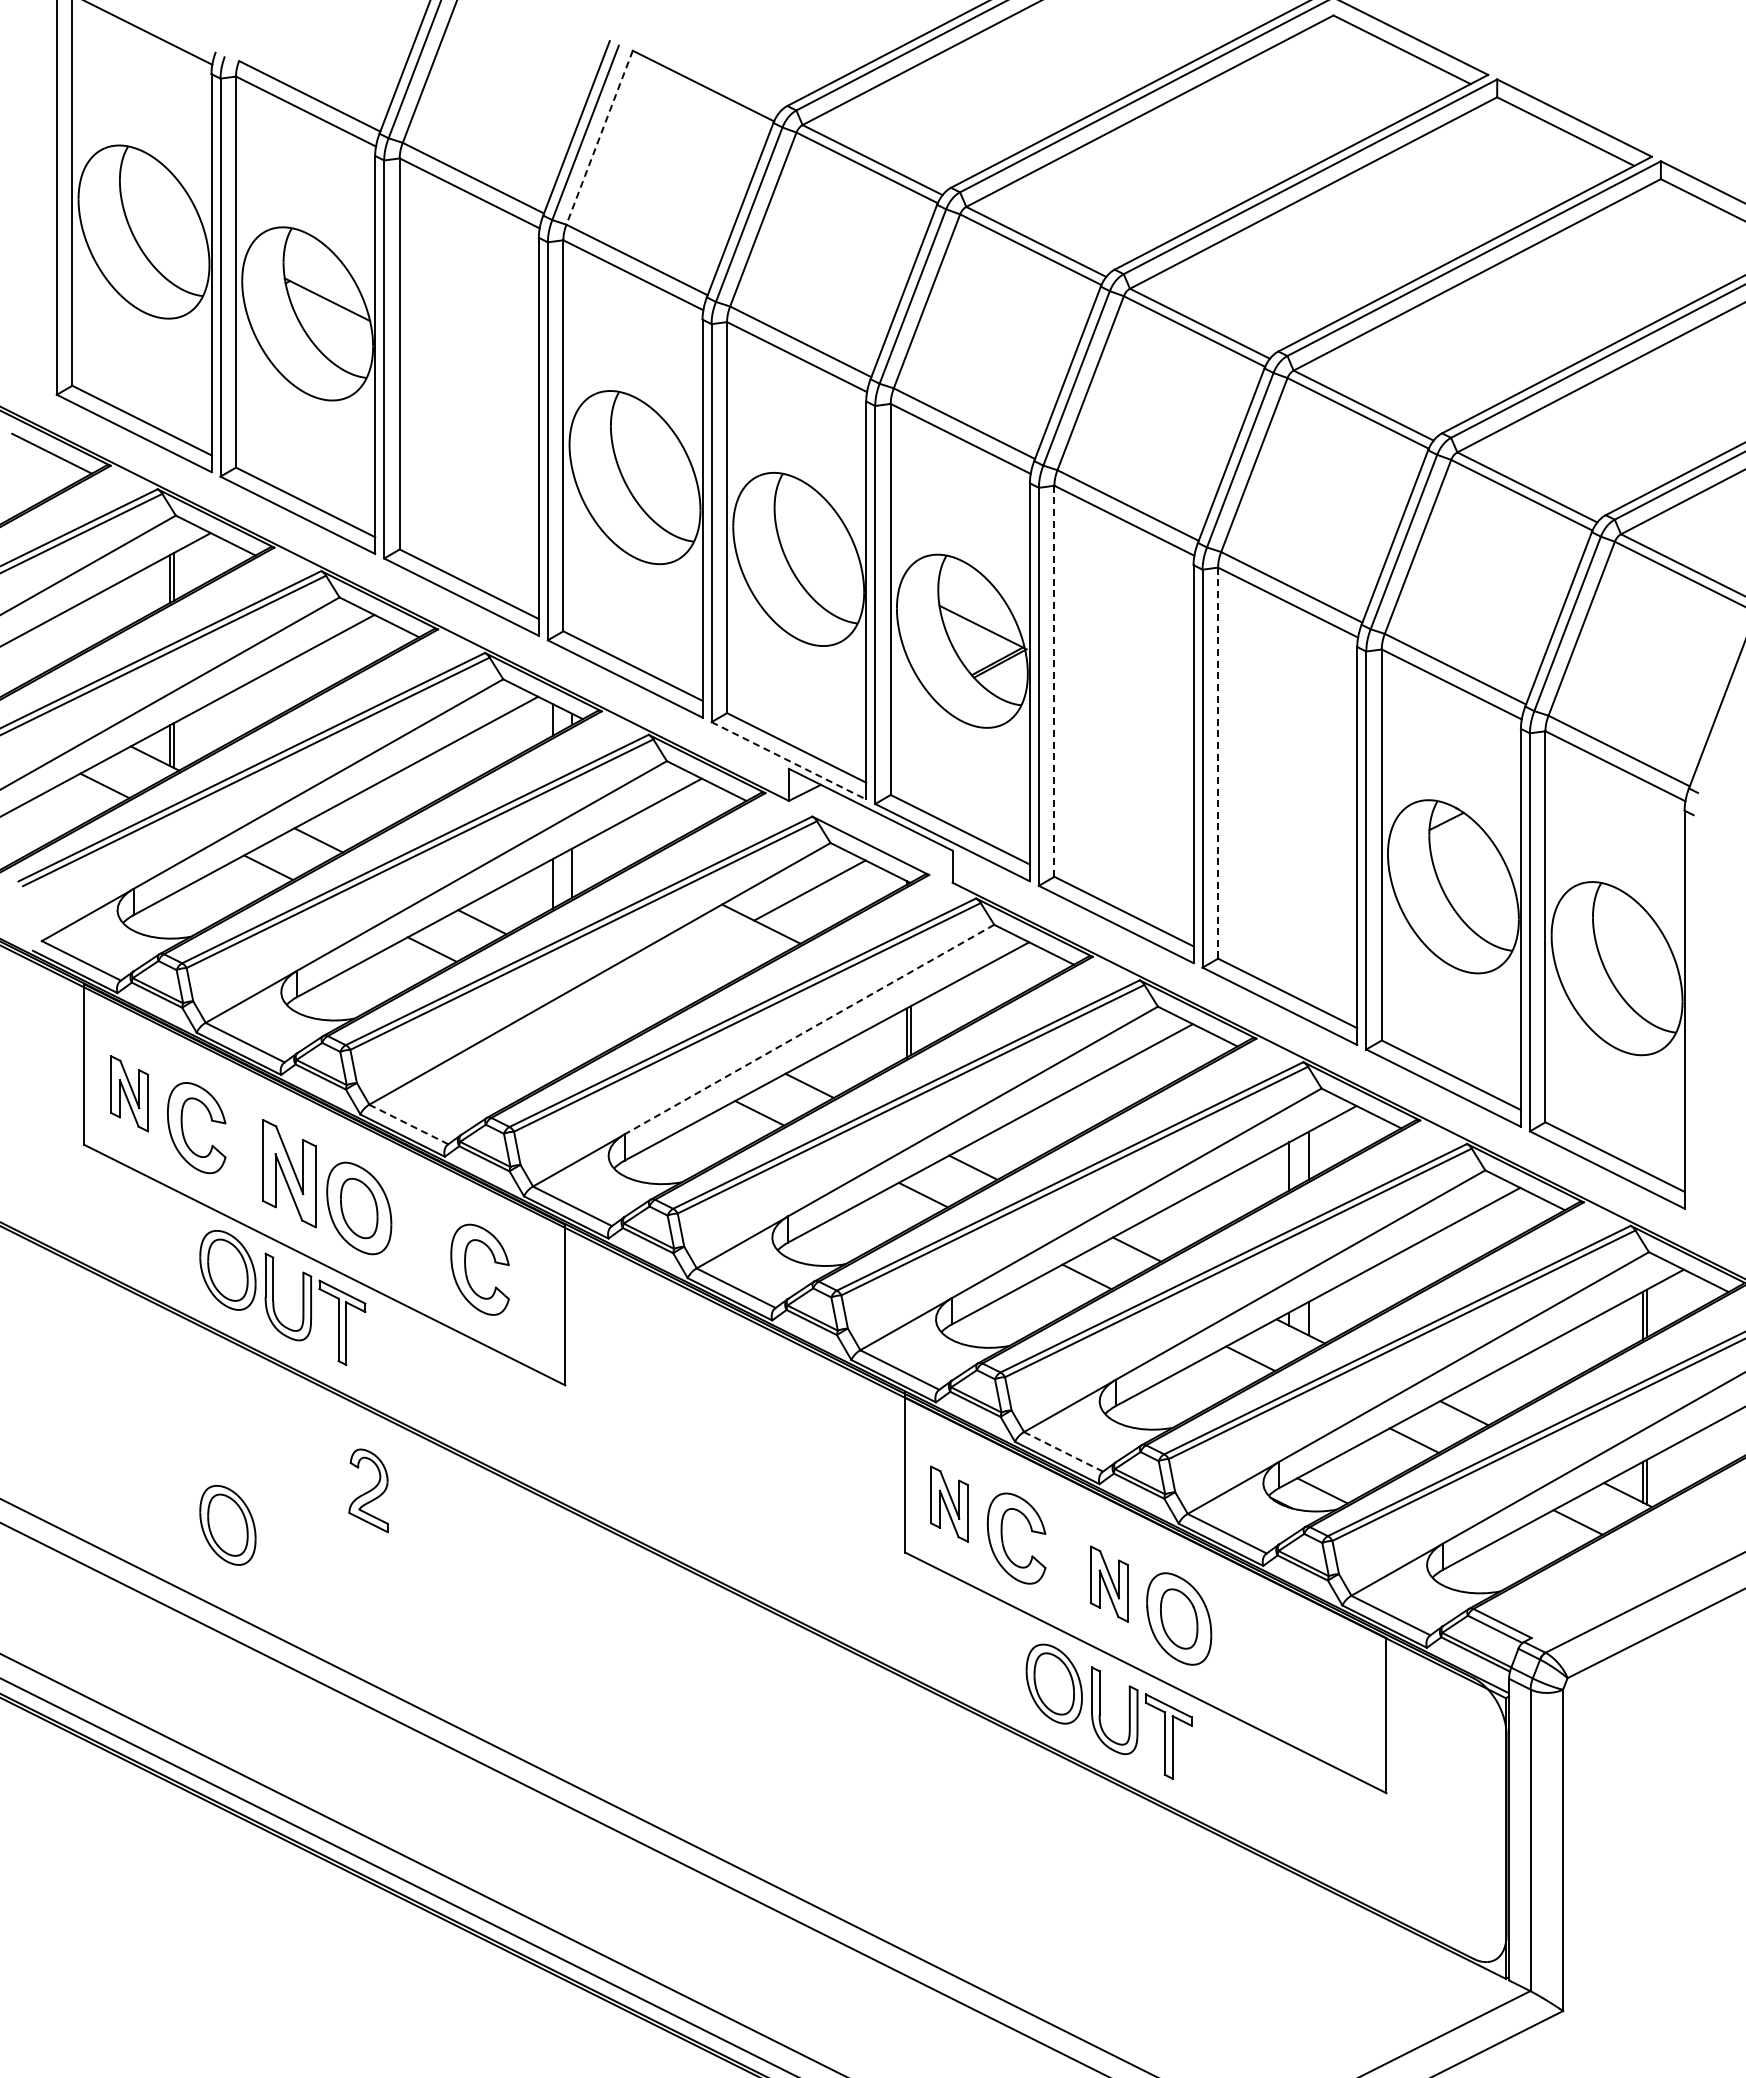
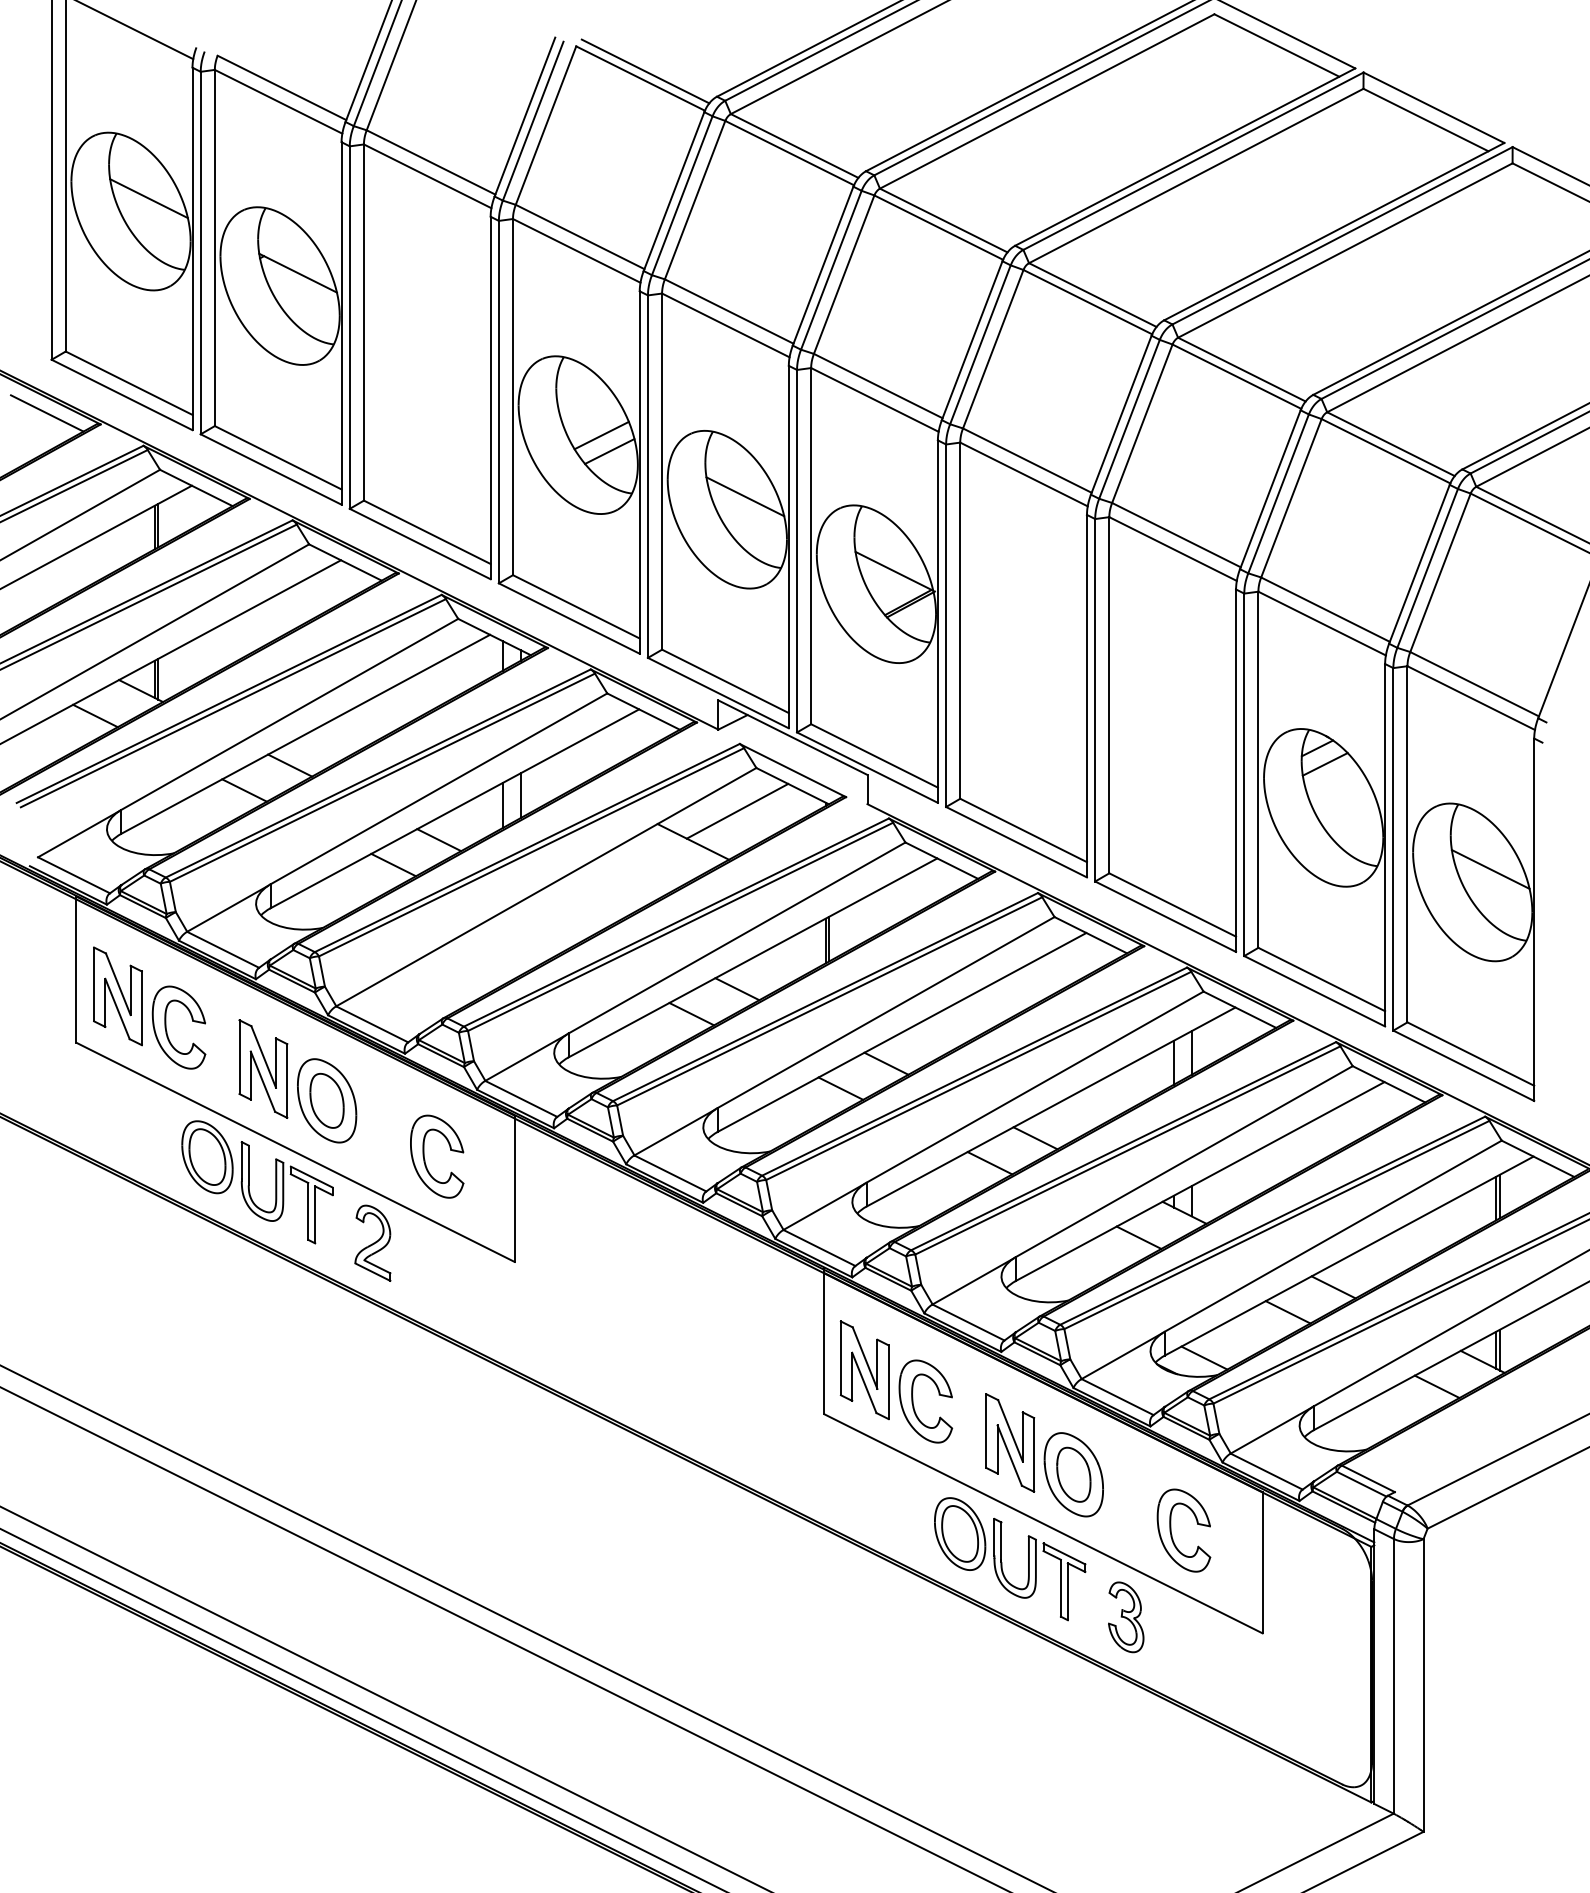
line: (708, 78) -> (645, 71), added
line: (599, 138) -> (545, 126), dashed -> solid
line: (163, 217) -> (148, 198), added
line: (660, 478) -> (601, 435), added
line: (669, 495) -> (609, 451), added
line: (818, 544) -> (745, 496), added
line: (1054, 681) -> (960, 620), dashed -> solid
line: (789, 761) -> (718, 693), dashed -> solid
line: (1218, 763) -> (1109, 695), dashed -> solid
line: (1454, 838) -> (1324, 763), added
line: (1636, 954) -> (1490, 869), added
line: (808, 1029) -> (736, 937), dashed -> solid
part: (129, 1093) -> (117, 996), size x1.43
line: (408, 1124) -> (371, 1024), dashed -> solid
line: (1063, 1451) -> (968, 1322), dashed -> solid
part: (368, 1490) -> (372, 1242), moved
part: (949, 1503) -> (864, 1369), size x1.43
part: (227, 1525) -> (207, 1389), removed
part: (1109, 1583) -> (1010, 1442), size x1.43
part: (1286, 1680) -> (1171, 1530), added
part: (1236, 1775) -> (1126, 1617), added

